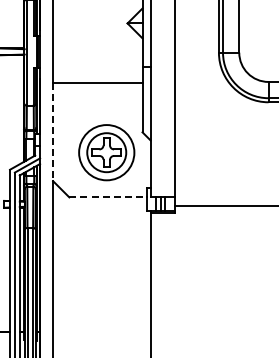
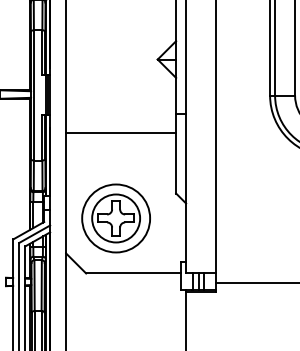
line: (53, 132) -> (66, 193), dashed -> solid
part: (106, 152) -> (115, 218), moved
line: (107, 197) -> (133, 273), dashed -> solid

